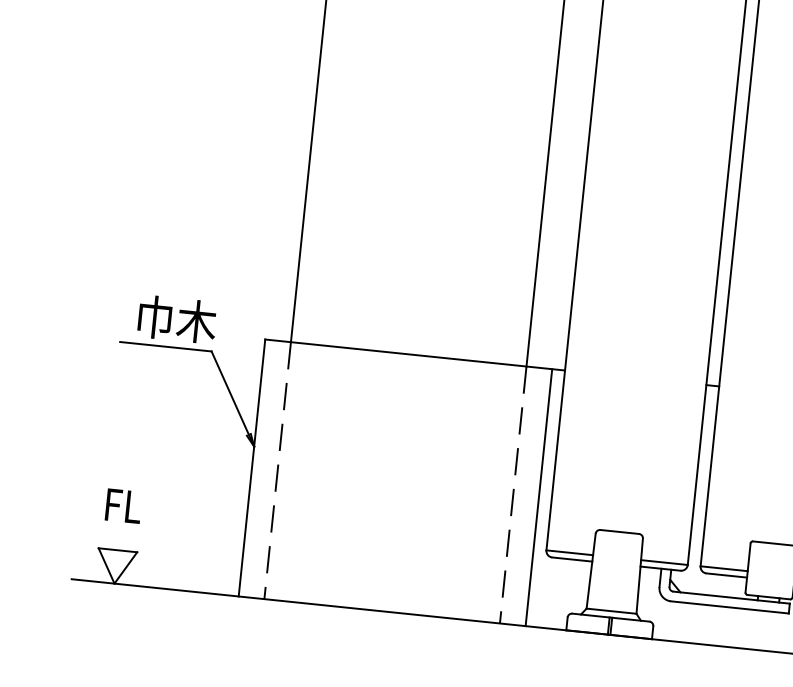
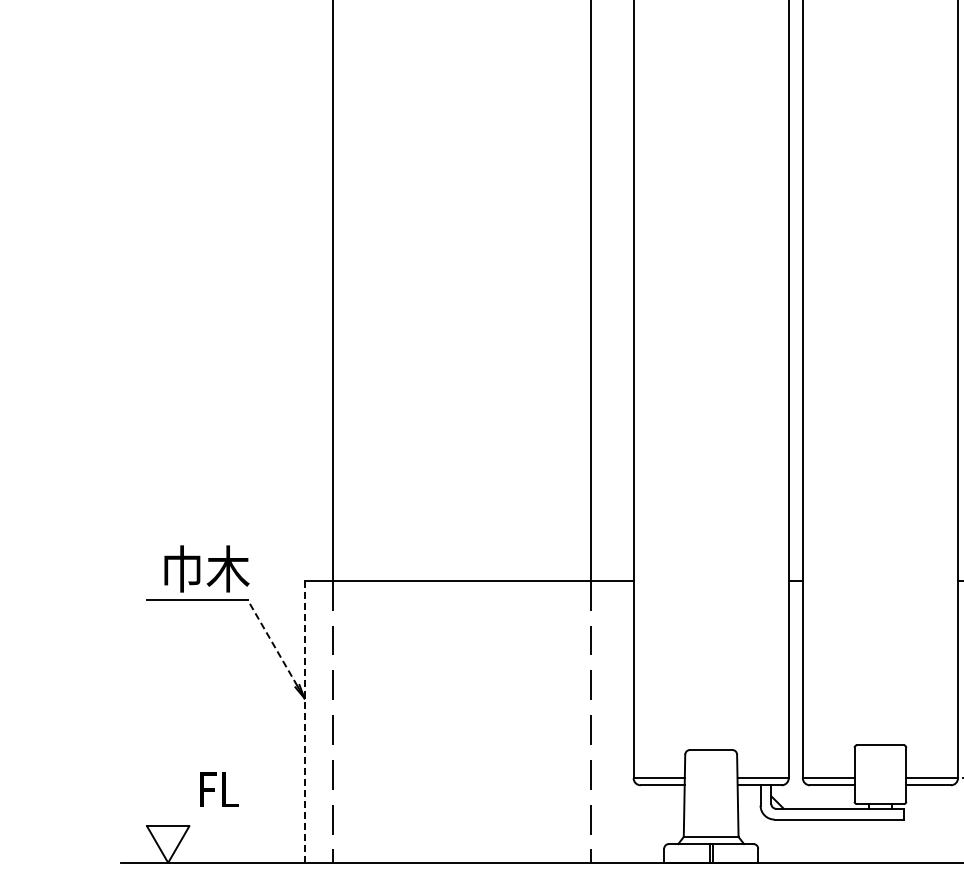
line: (230, 392) -> (272, 642), solid -> dashed
line: (251, 468) -> (304, 722), solid -> dashed
line: (538, 497) -> (619, 721), removed
text: (123, 506) -> (219, 789), moved

